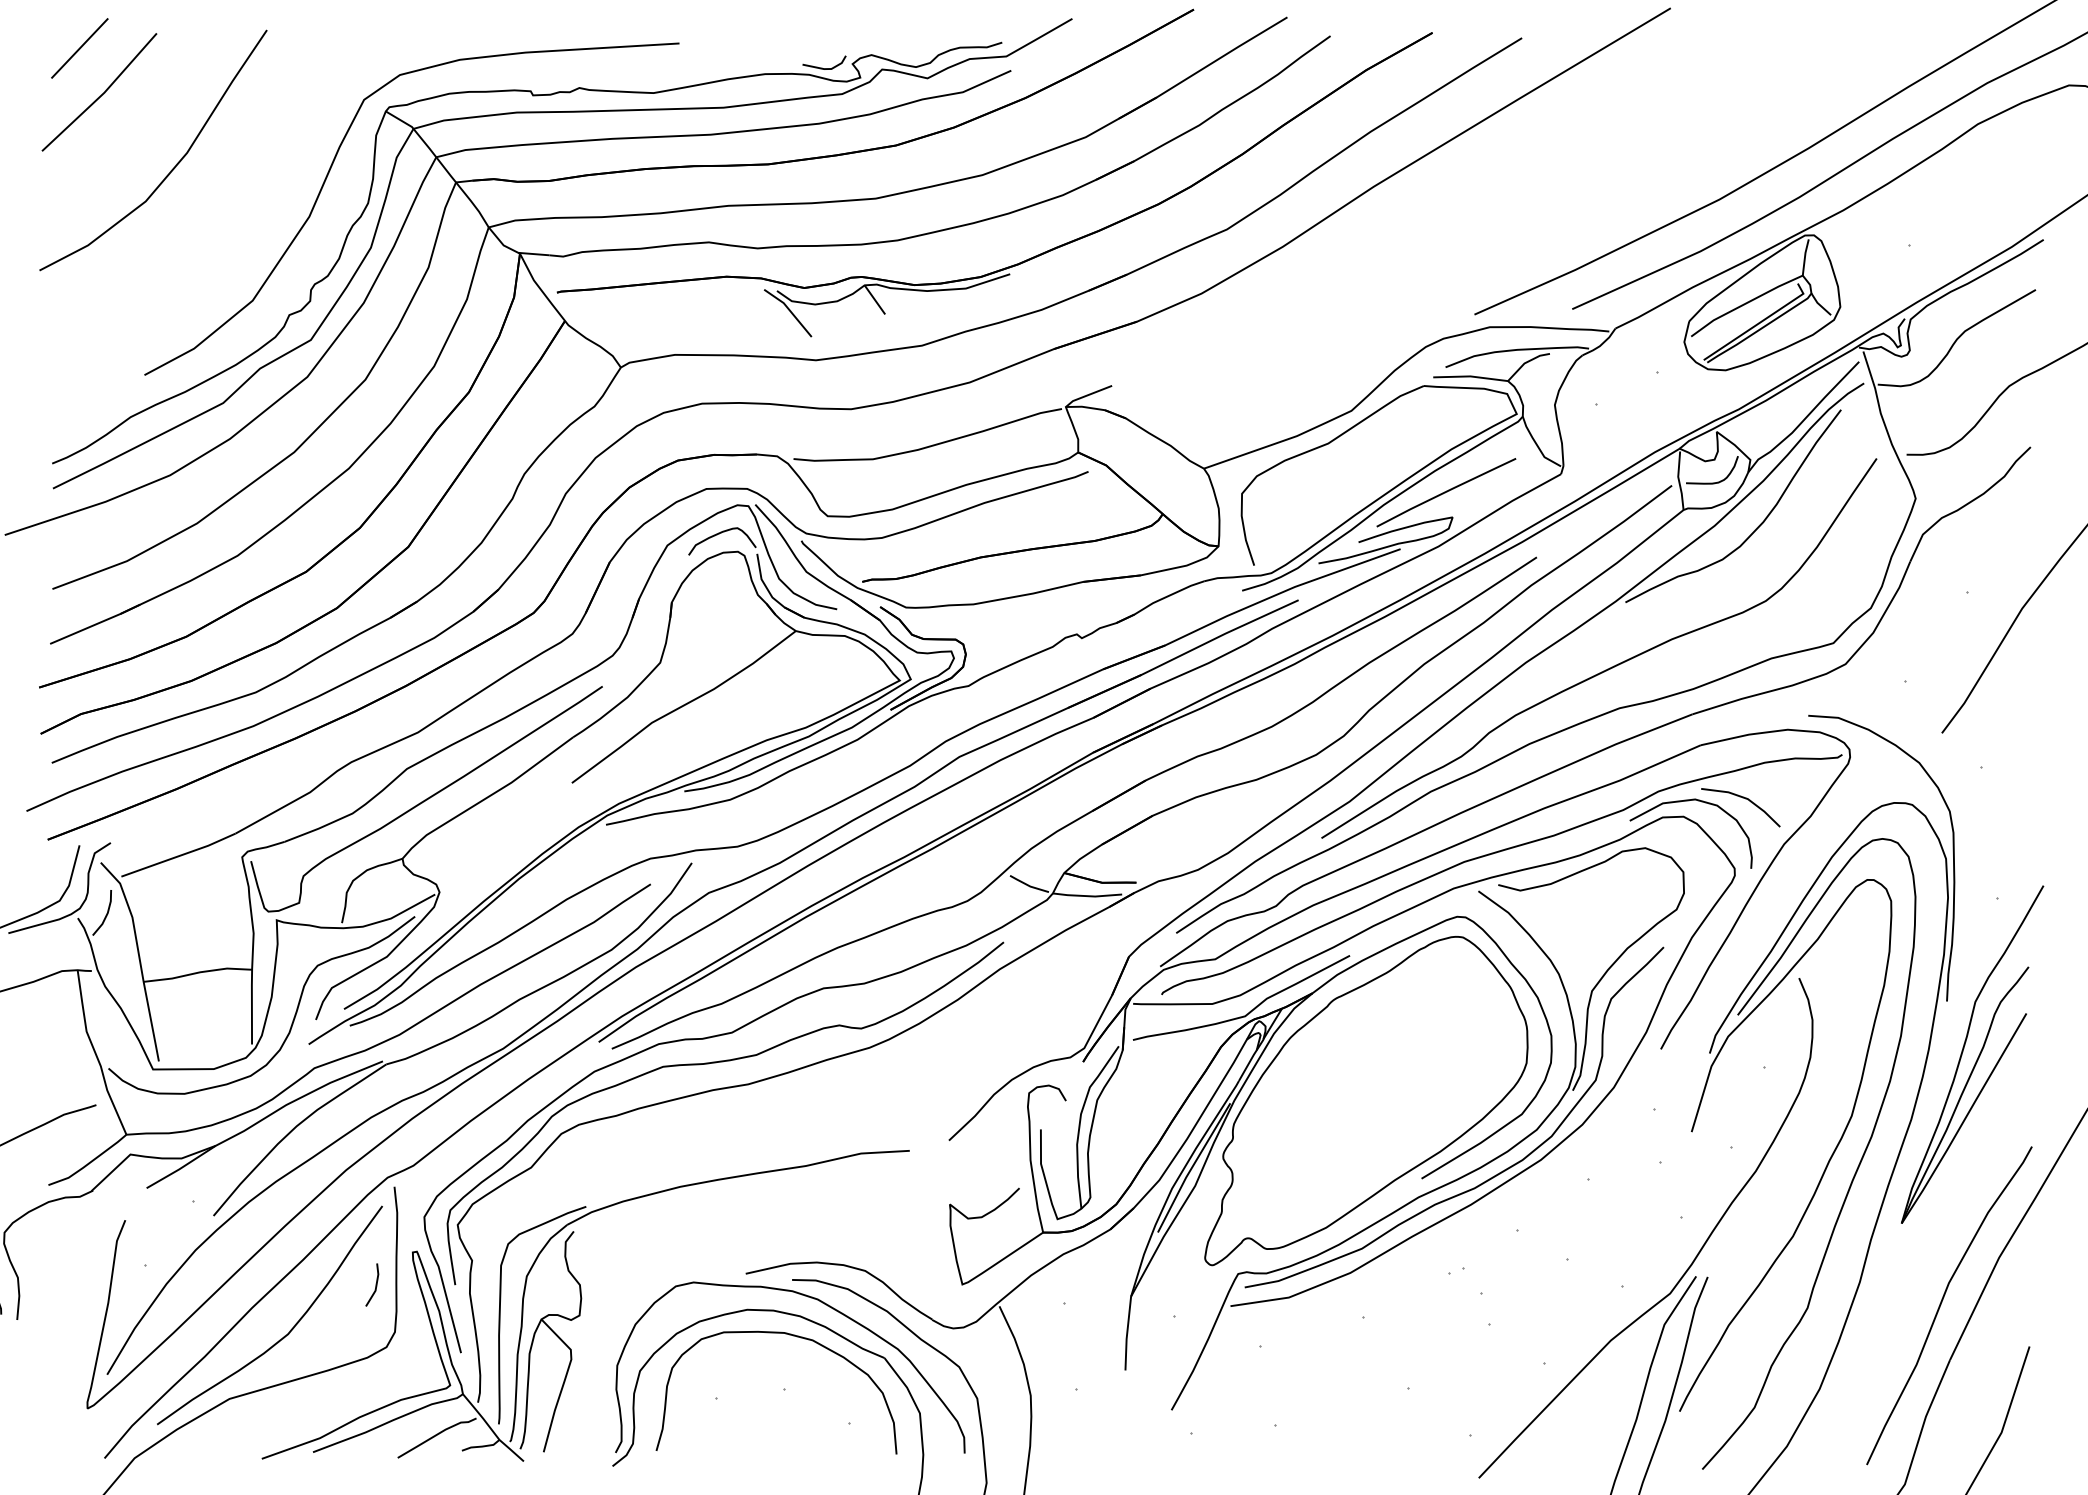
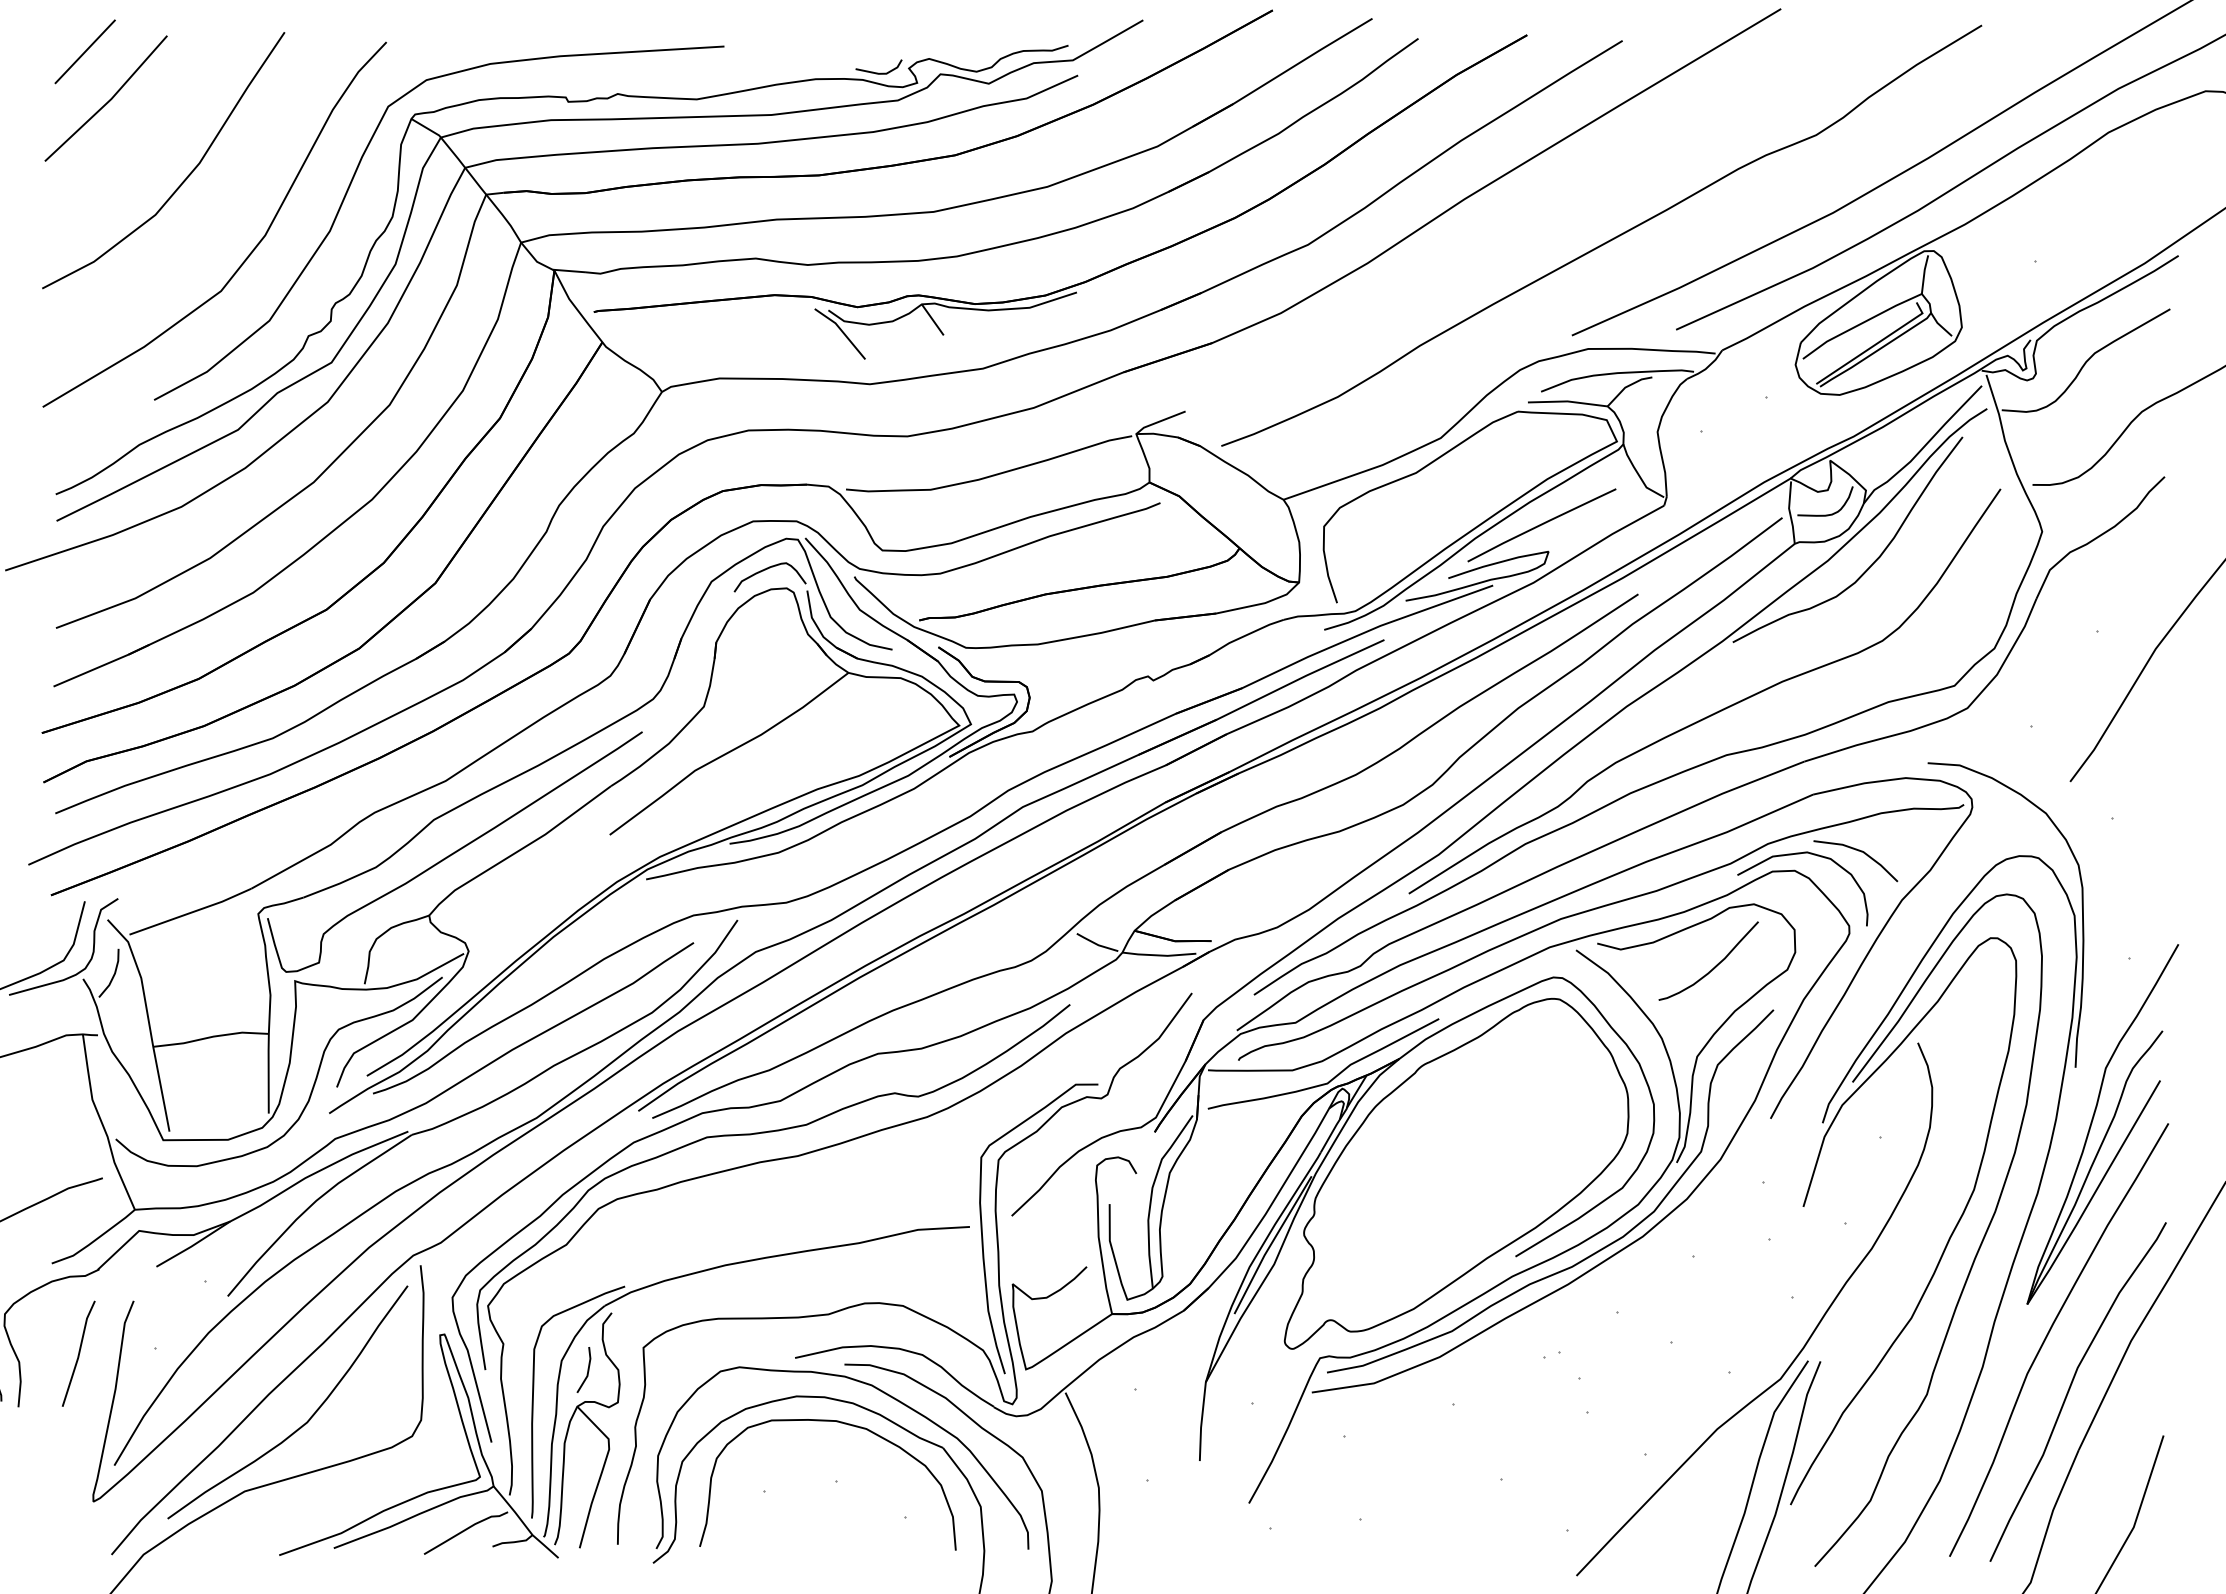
curve: (1505, 227) -> (1604, 242), added
curve: (233, 238) -> (248, 254), added
curve: (1608, 906) -> (1714, 966), added
part: (845, 1223) -> (901, 1304), added
curve: (1922, 1250) -> (2049, 1333), added
line: (73, 1269) -> (78, 1353), added
line: (375, 1284) -> (587, 1369), moved

